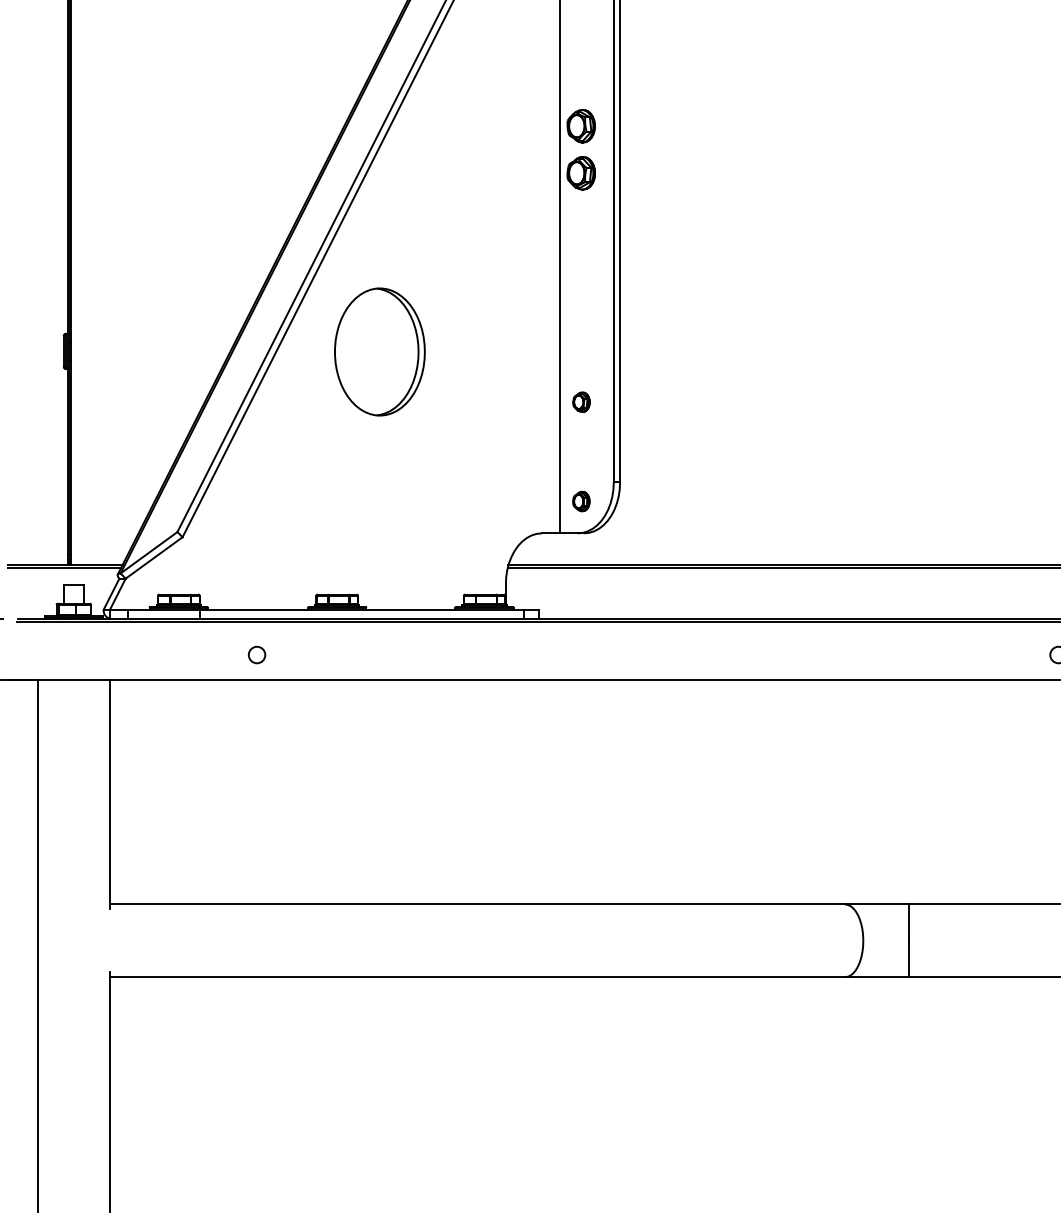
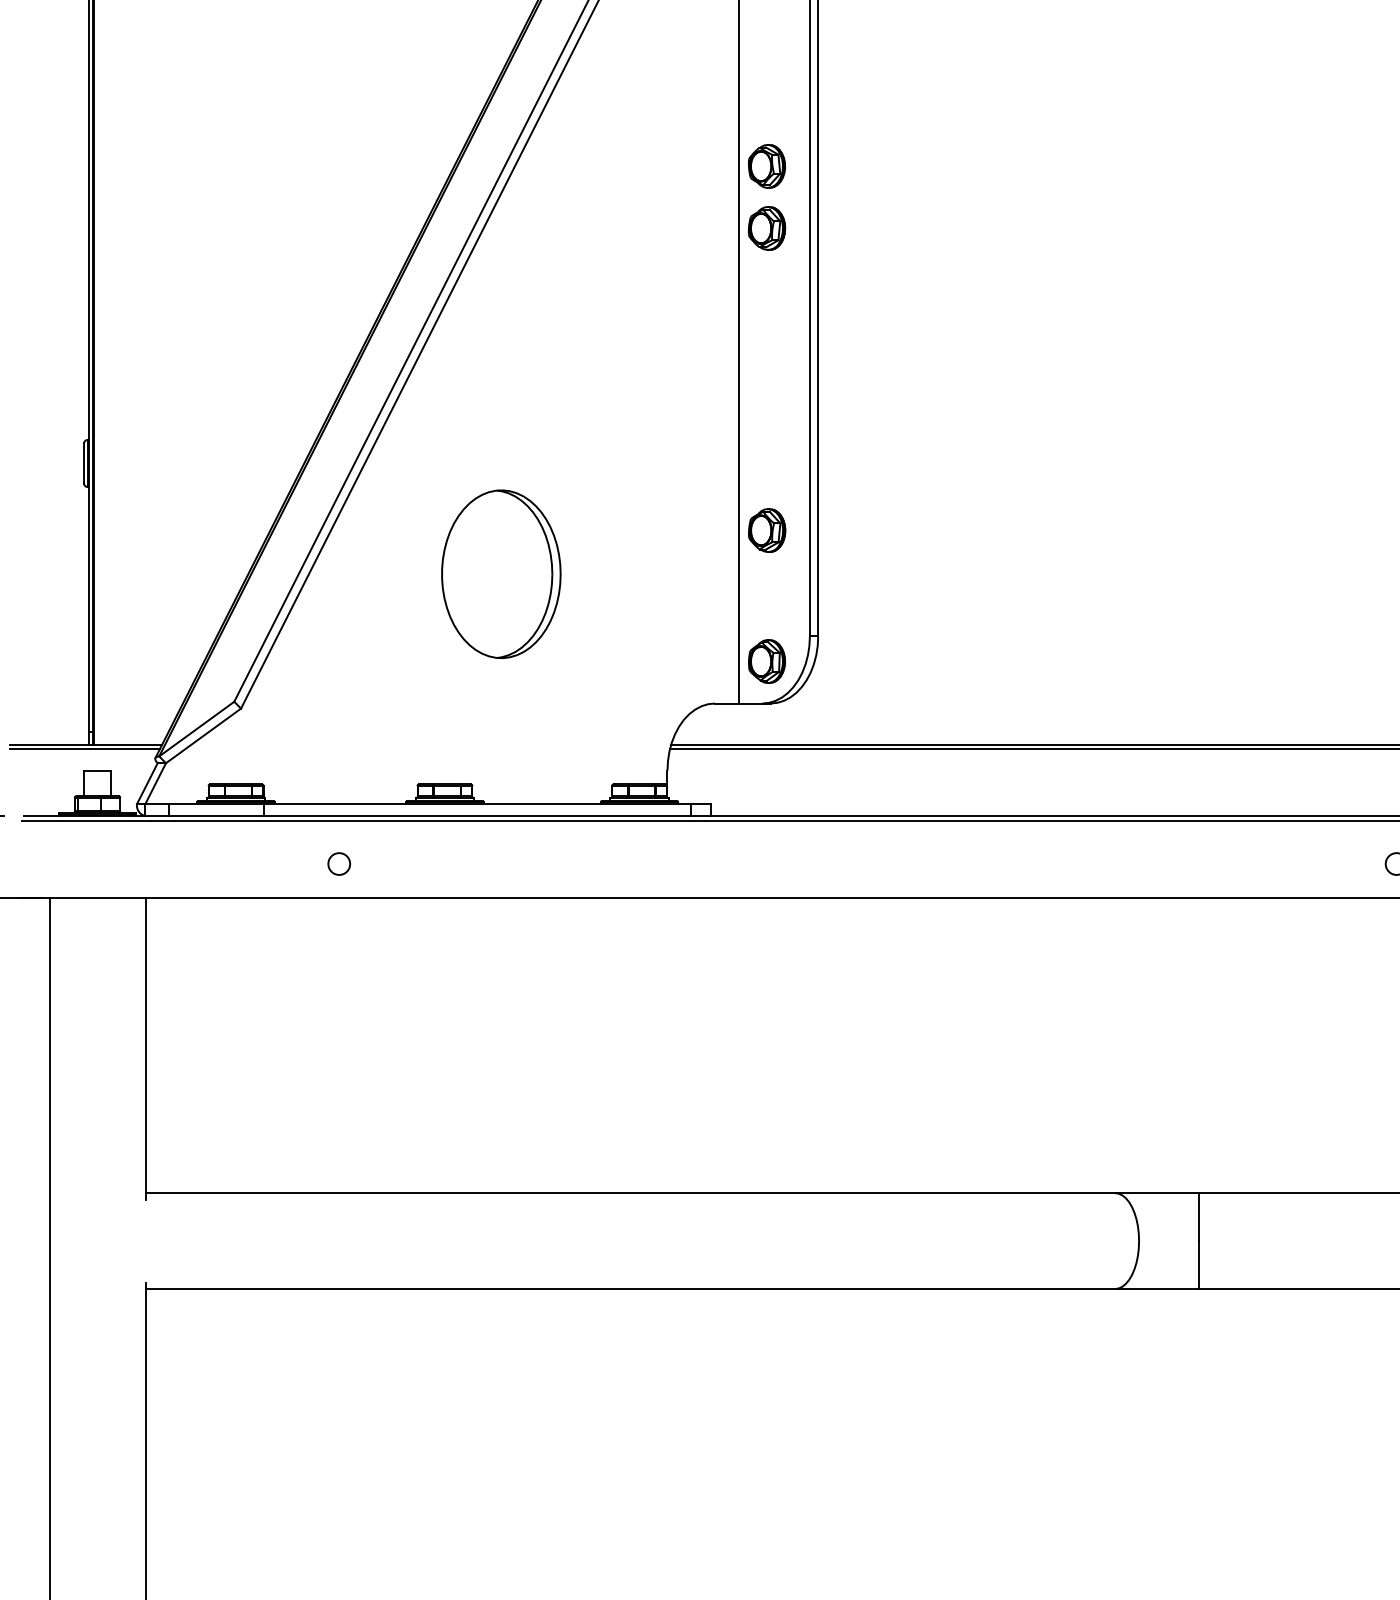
part: (380, 351) -> (501, 573), moved
part: (581, 402) -> (767, 530), size x1.67
part: (581, 501) -> (767, 661), size x1.67

